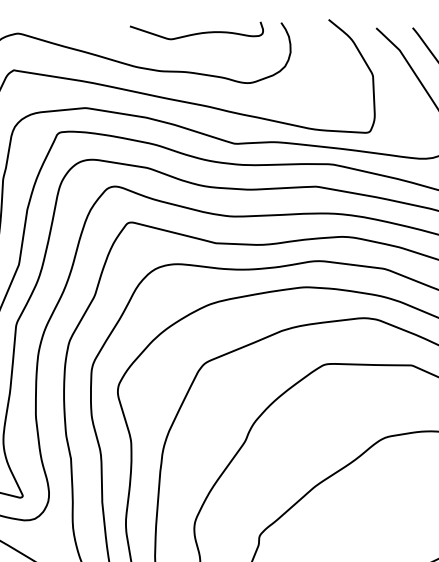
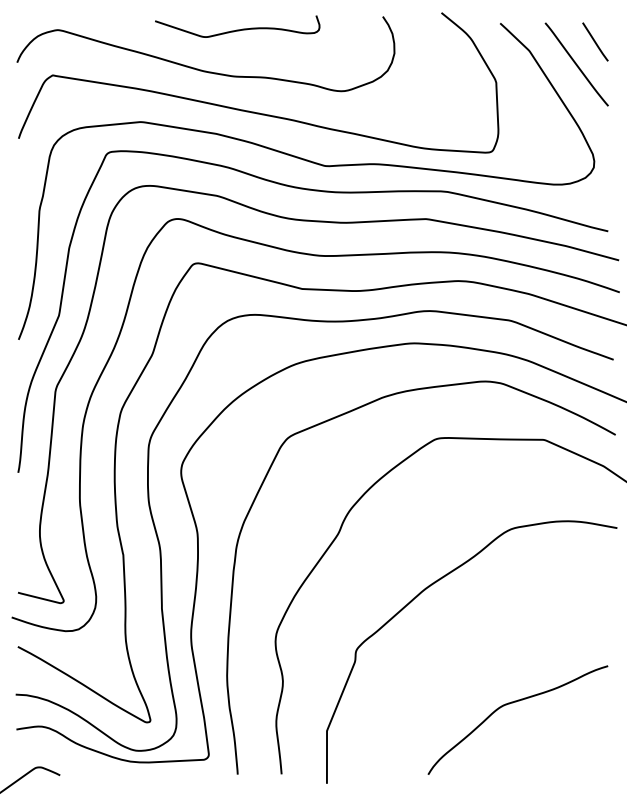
curve: (196, 33) -> (237, 29), moved

